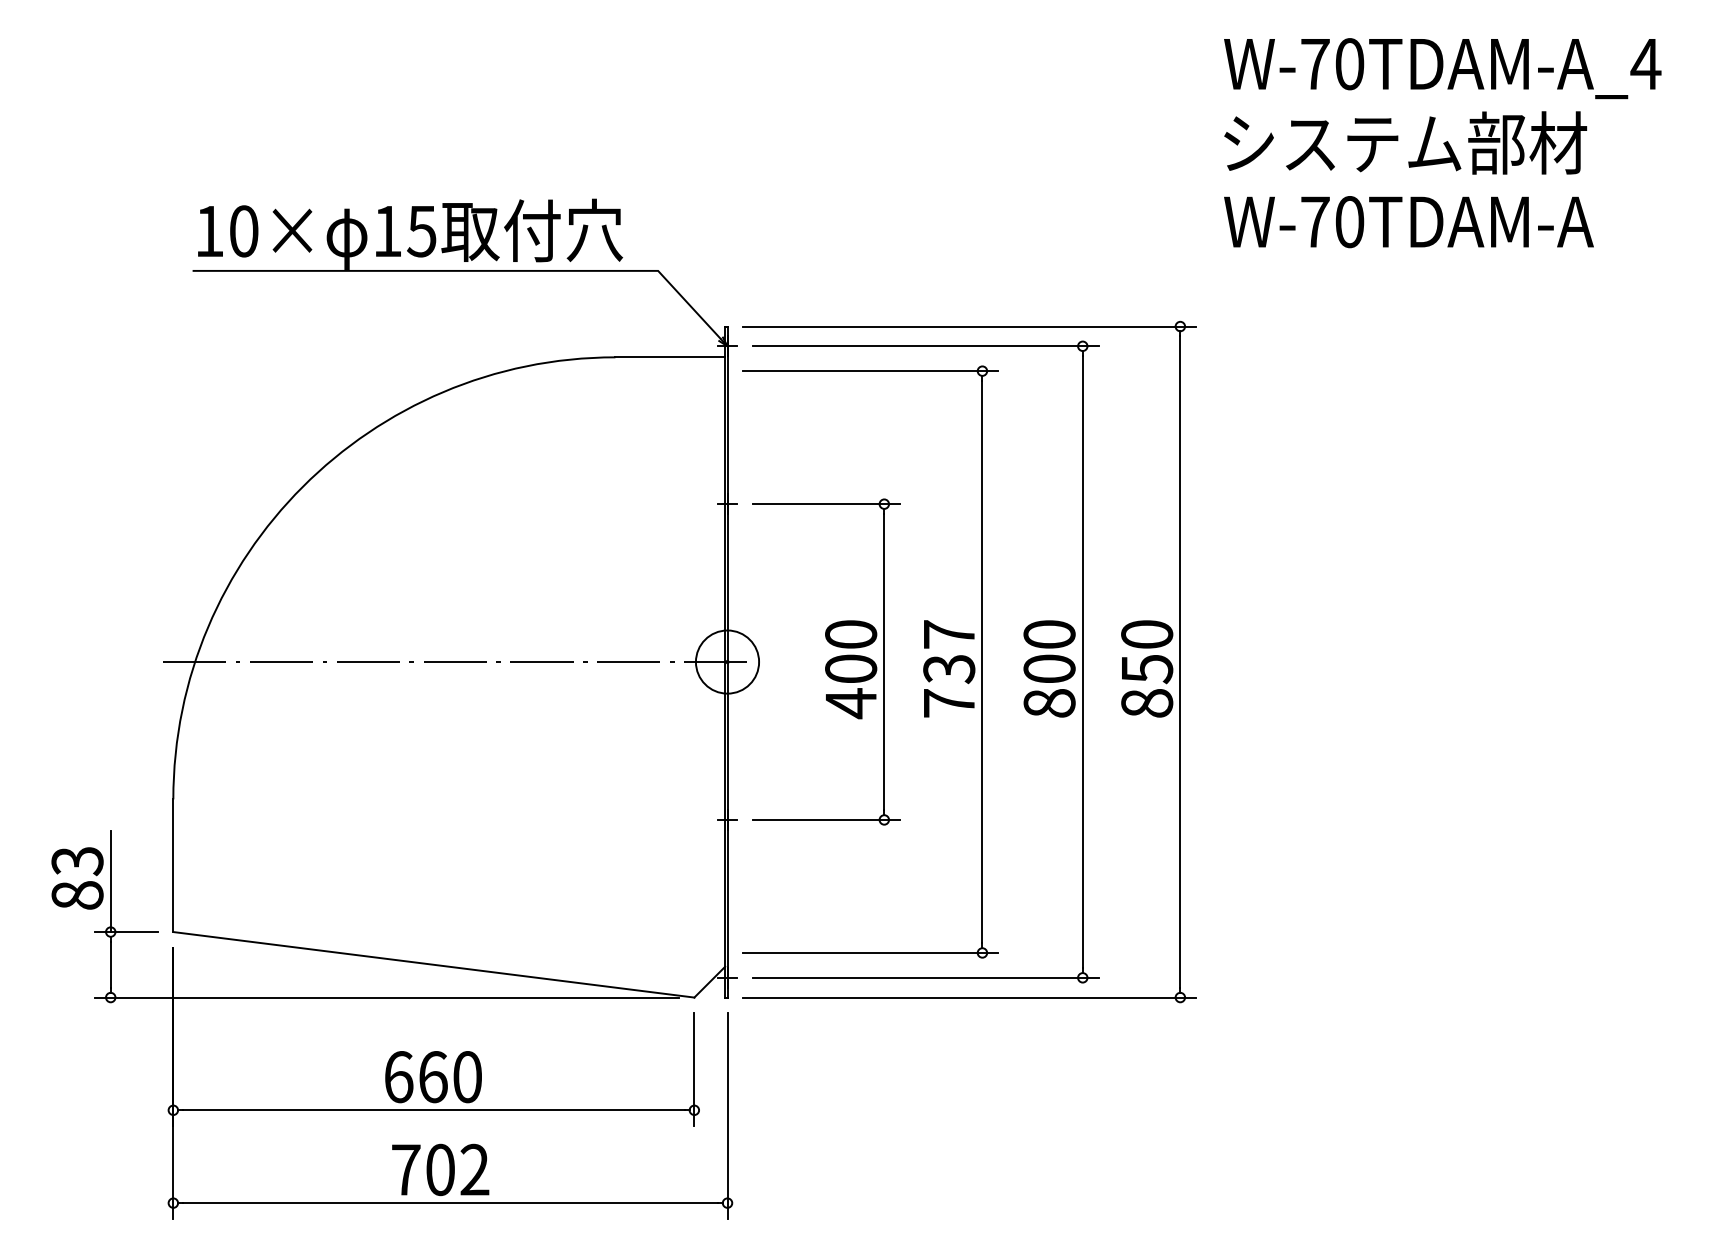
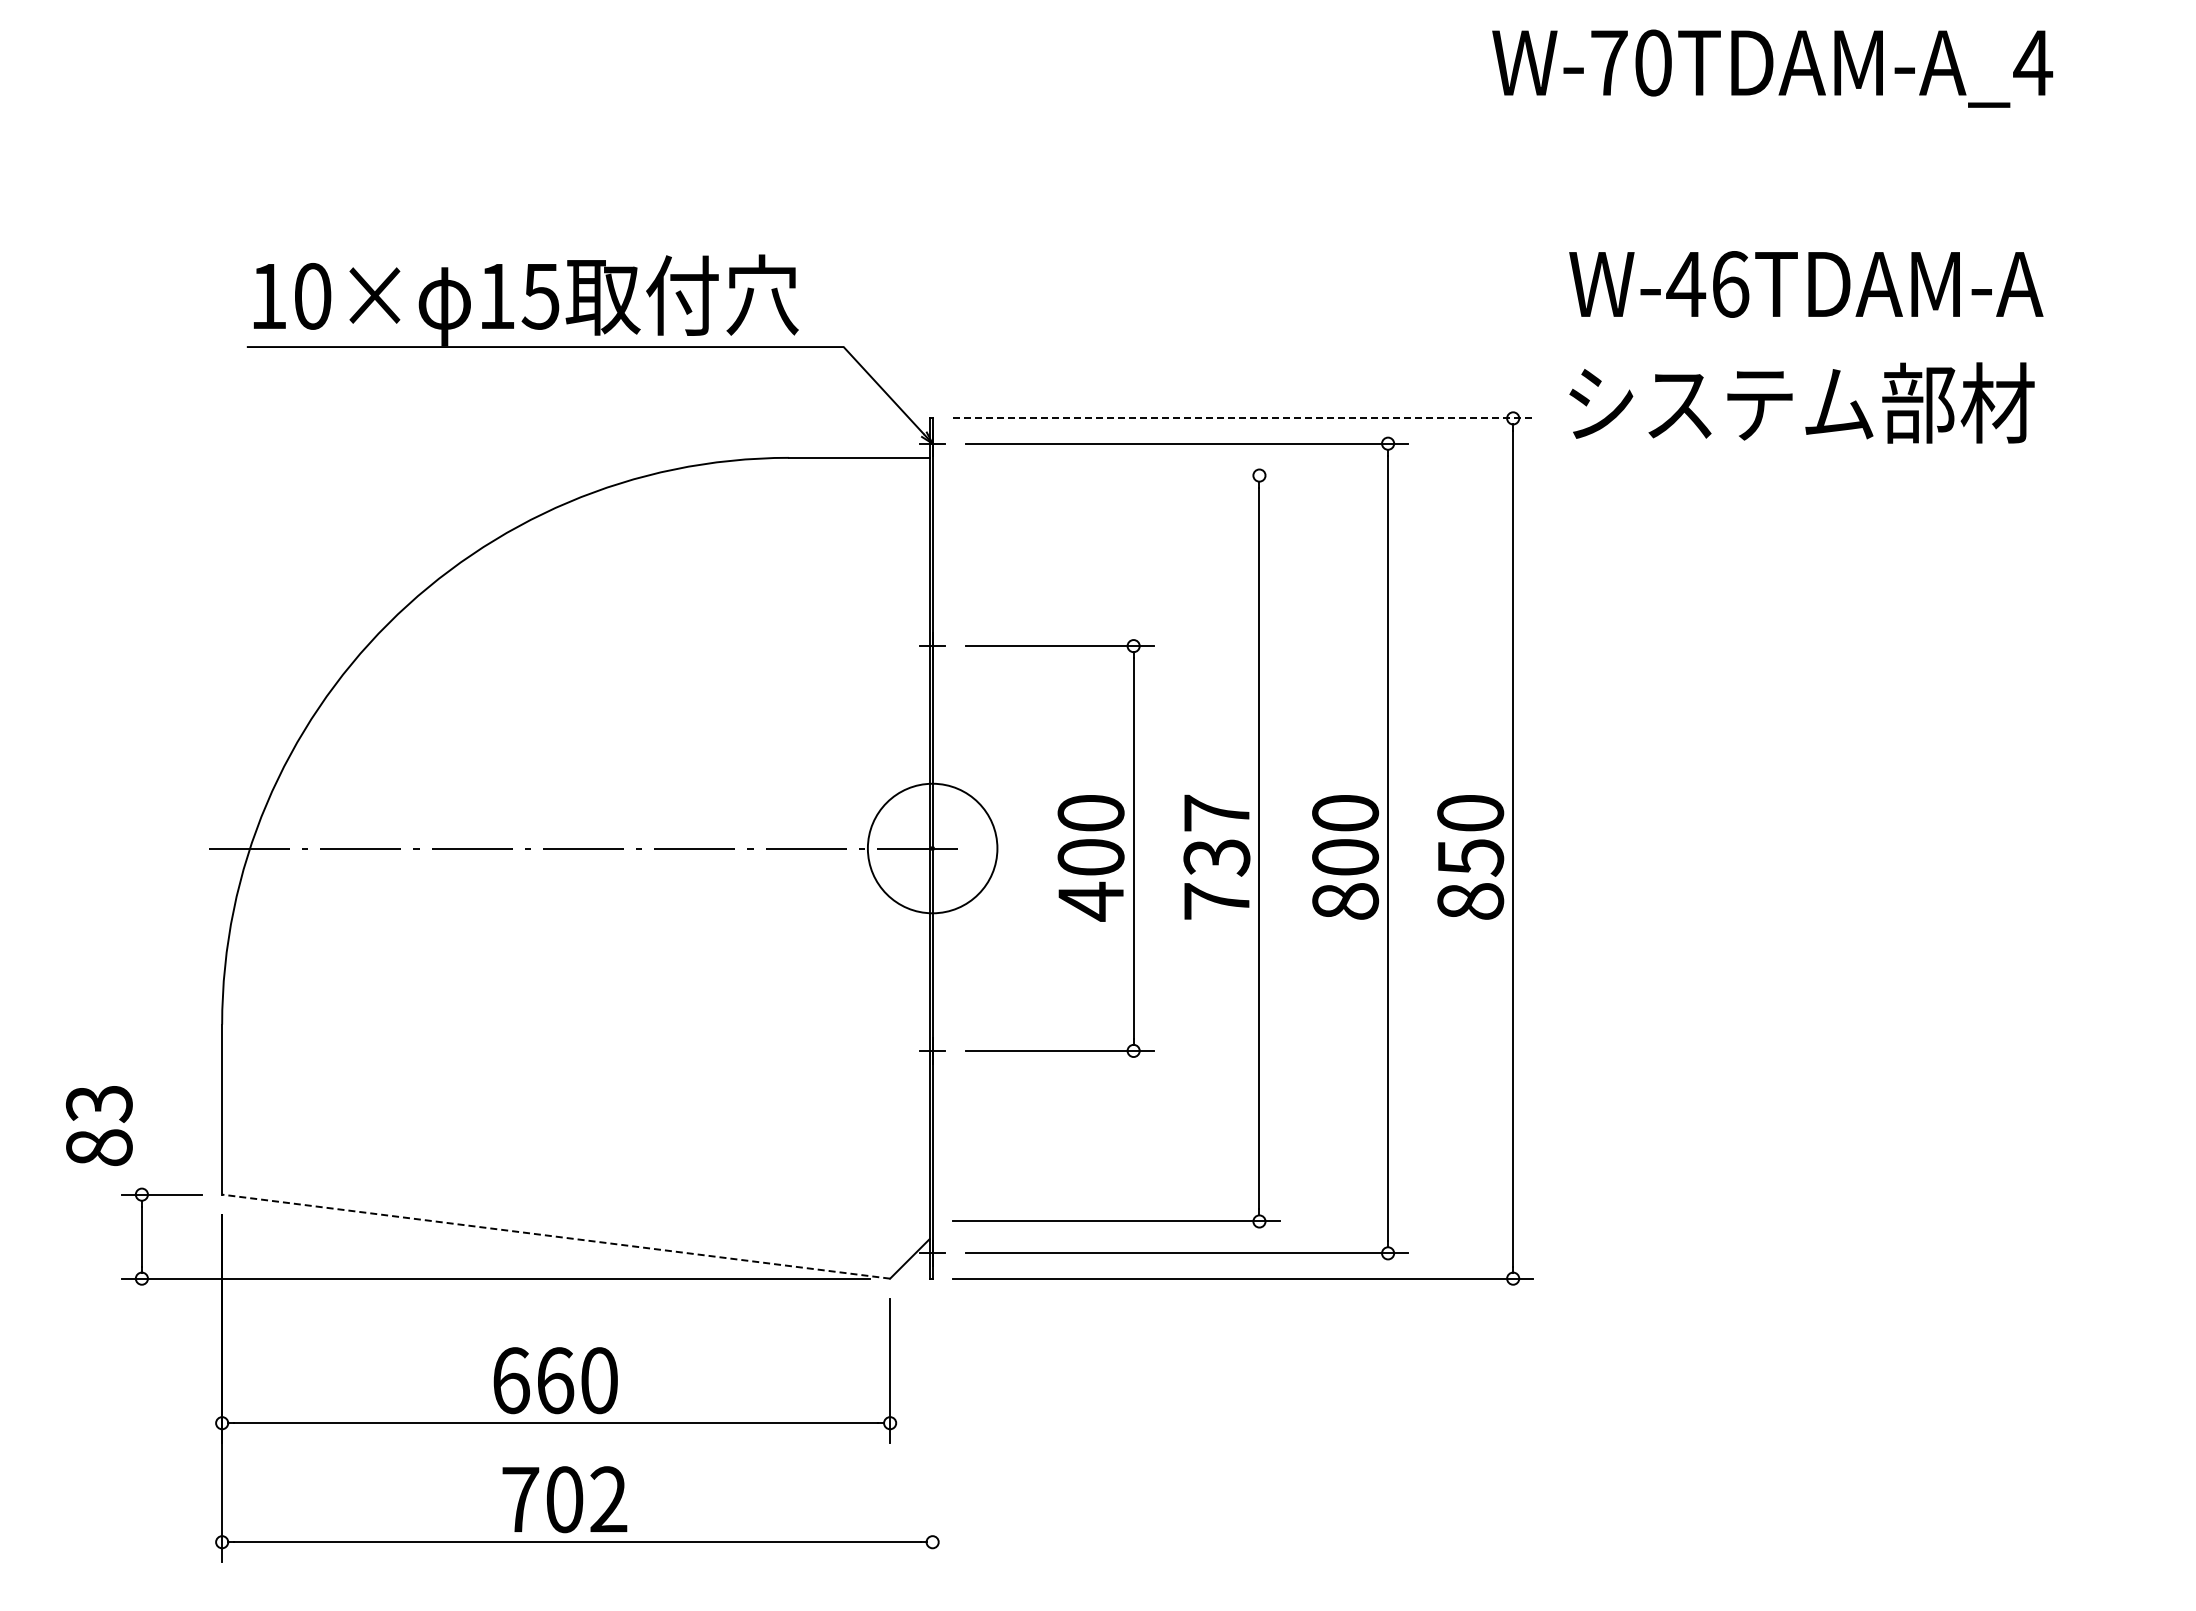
text: (1442, 68) -> (1772, 68), moved
text: (1405, 142) -> (1801, 402), moved
text: (1331, 222) -> (1707, 284), W-70TDAM-A -> W-46TDAM-A
line: (969, 326) -> (1243, 418), solid -> dashed
line: (870, 371) -> (1115, 475), removed
circle: (727, 662) -> (932, 848), size x1.6
line: (110, 881) -> (141, 1129), removed
line: (434, 964) -> (556, 1236), solid -> dashed
line: (727, 1116) -> (932, 1430), removed

